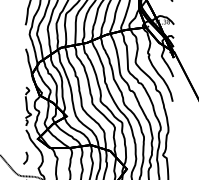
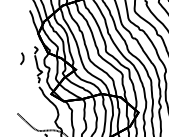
line: (26, 157) -> (22, 57), moved

